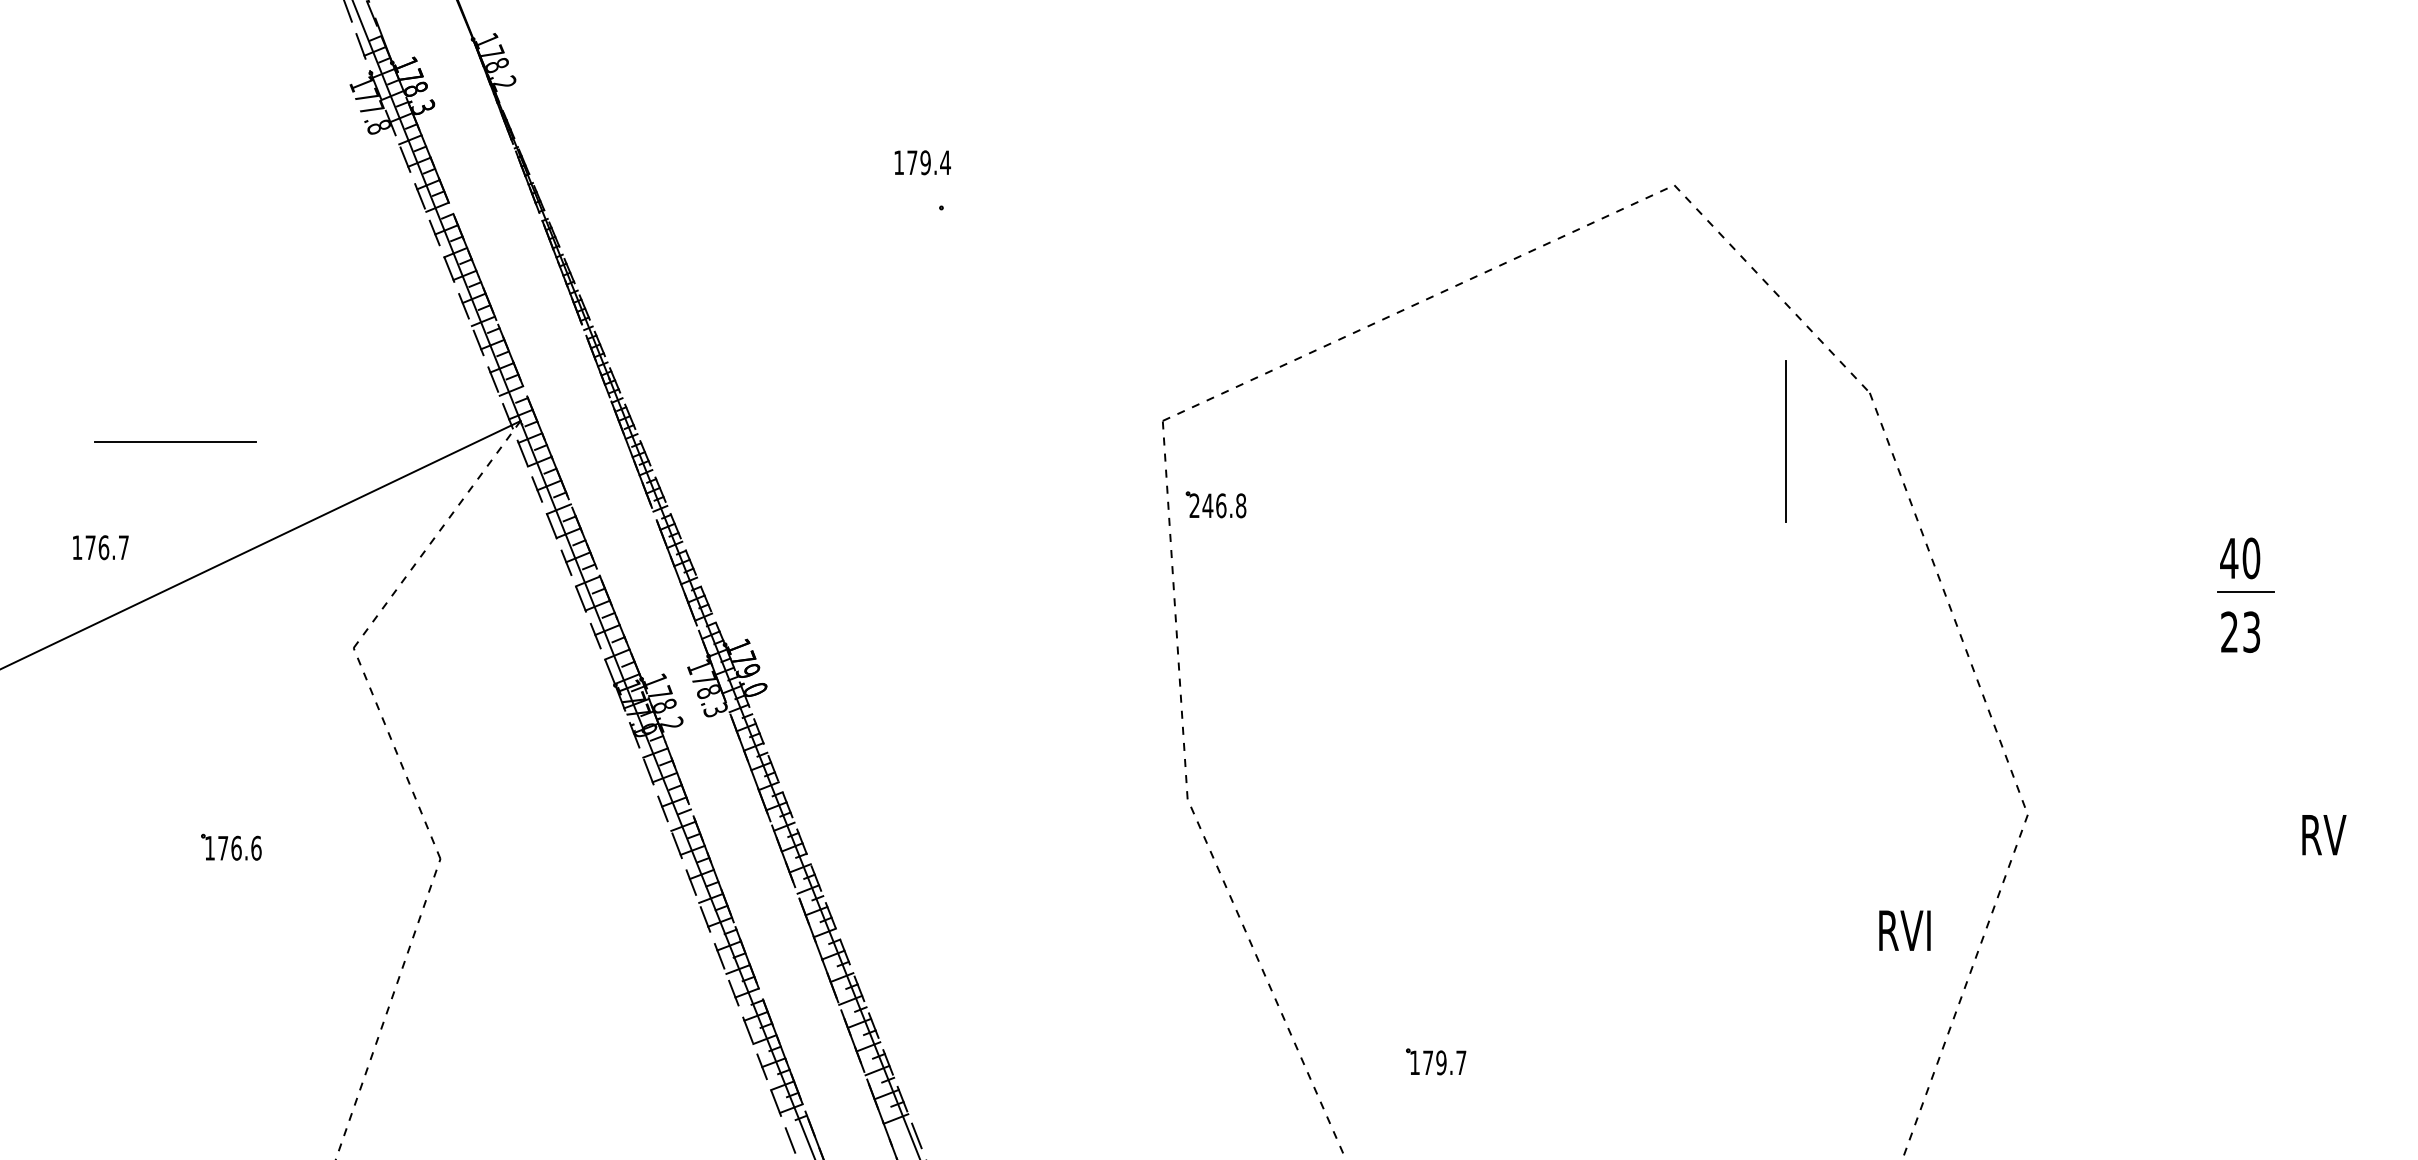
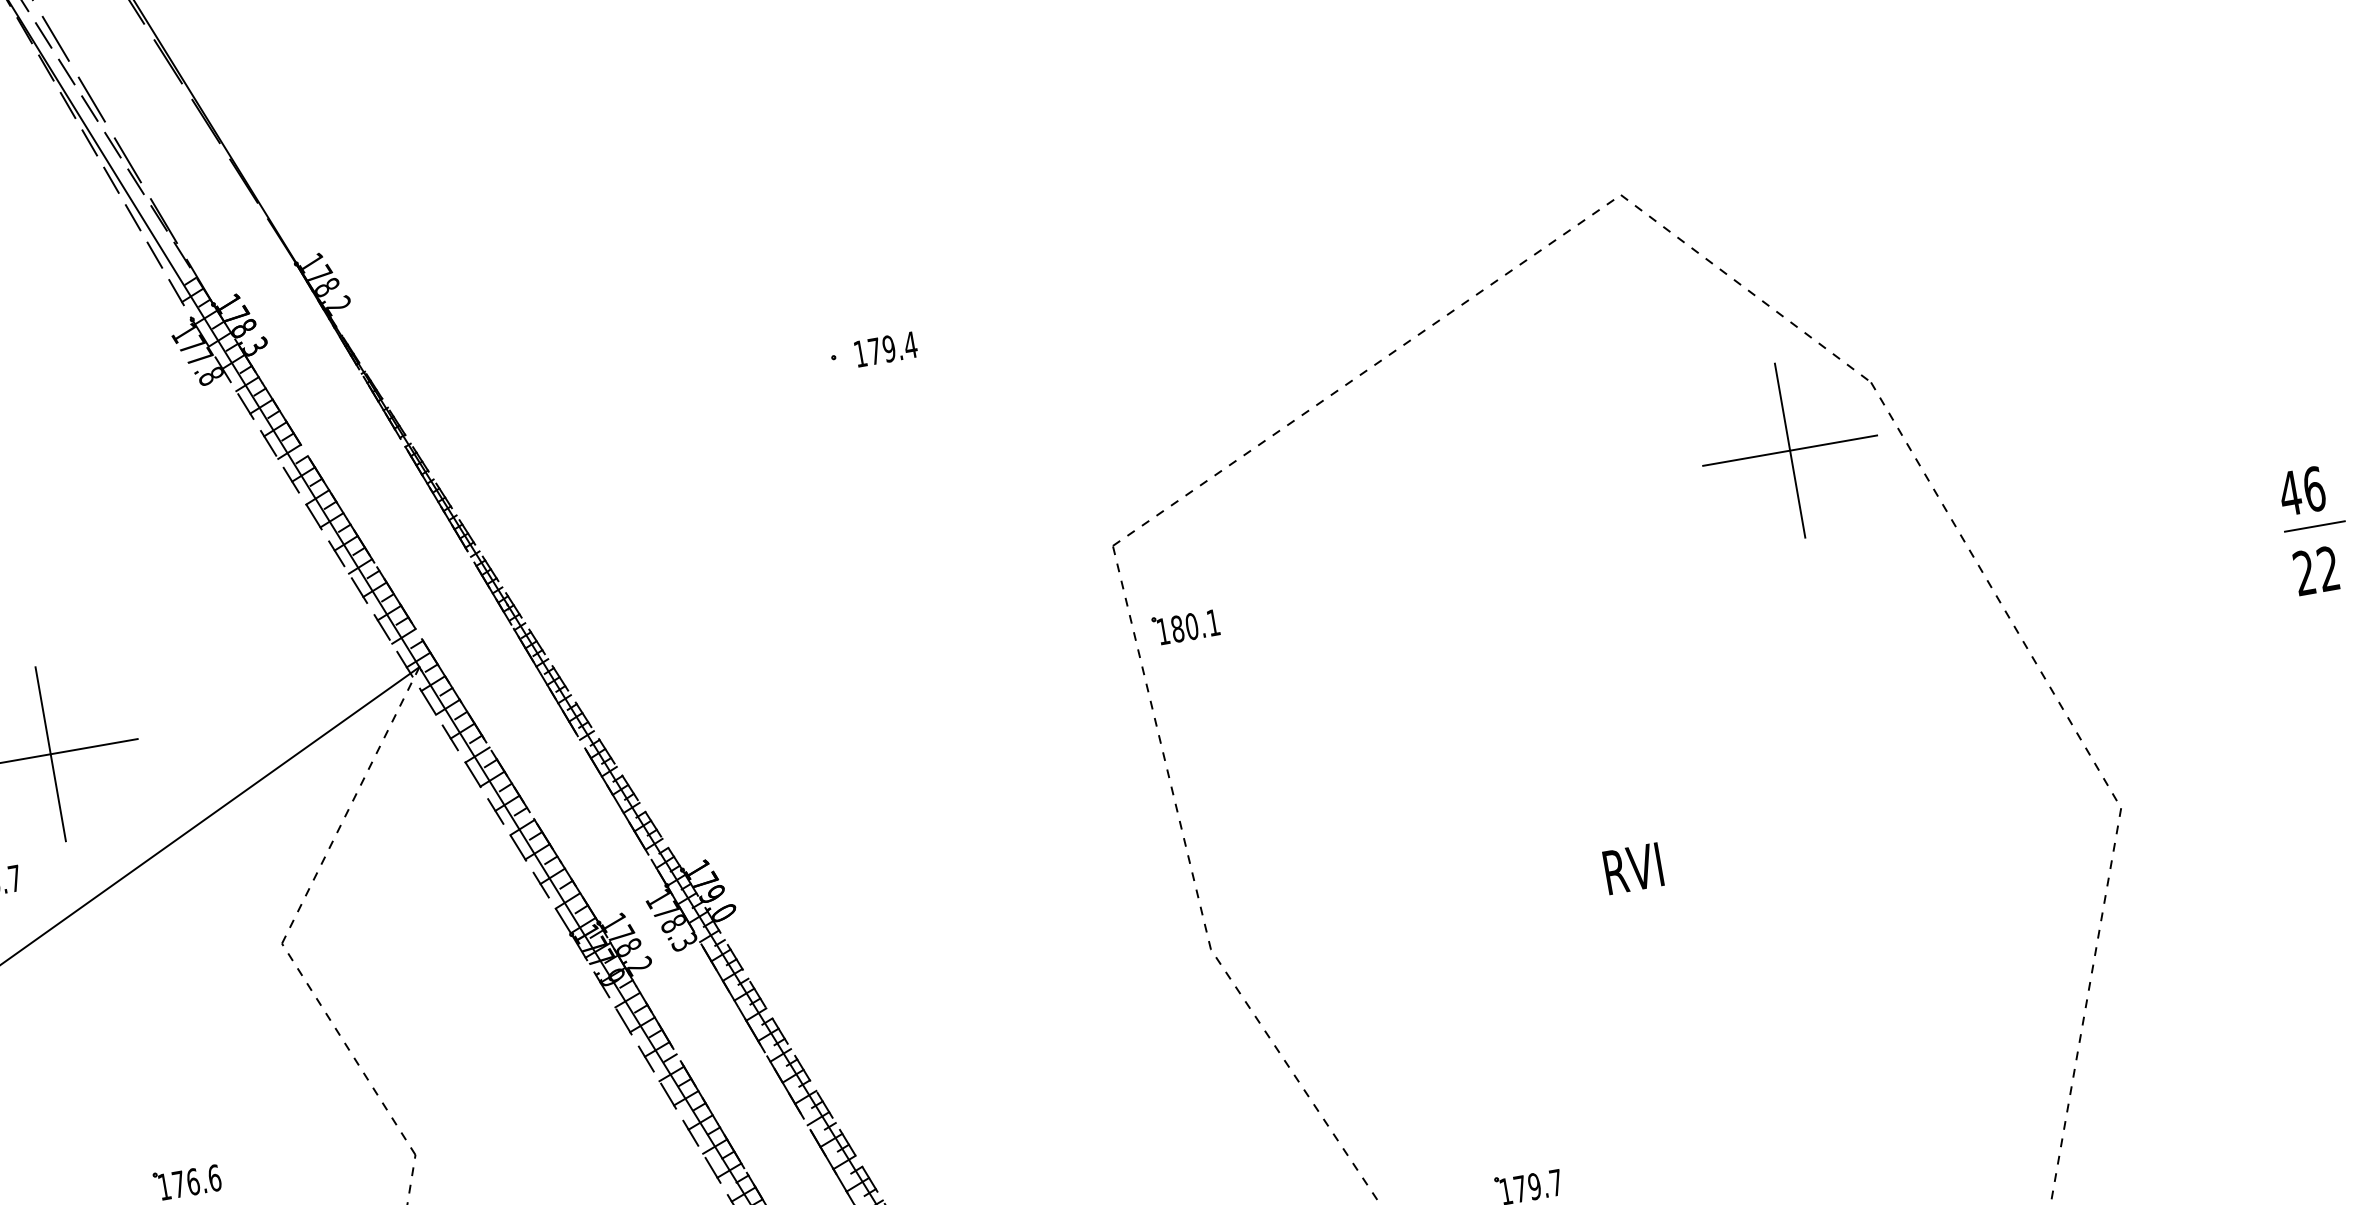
text: (922, 162) -> (885, 349), moved
line: (175, 441) -> (50, 754), added
line: (1785, 441) -> (1789, 450), added
text: (1217, 505) -> (1187, 626), 246.8 -> 180.1
text: (2251, 558) -> (2314, 489), 40 -> 46
text: (2251, 631) -> (2328, 568), 23 -> 22
text: (1904, 930) -> (1632, 868), moved

